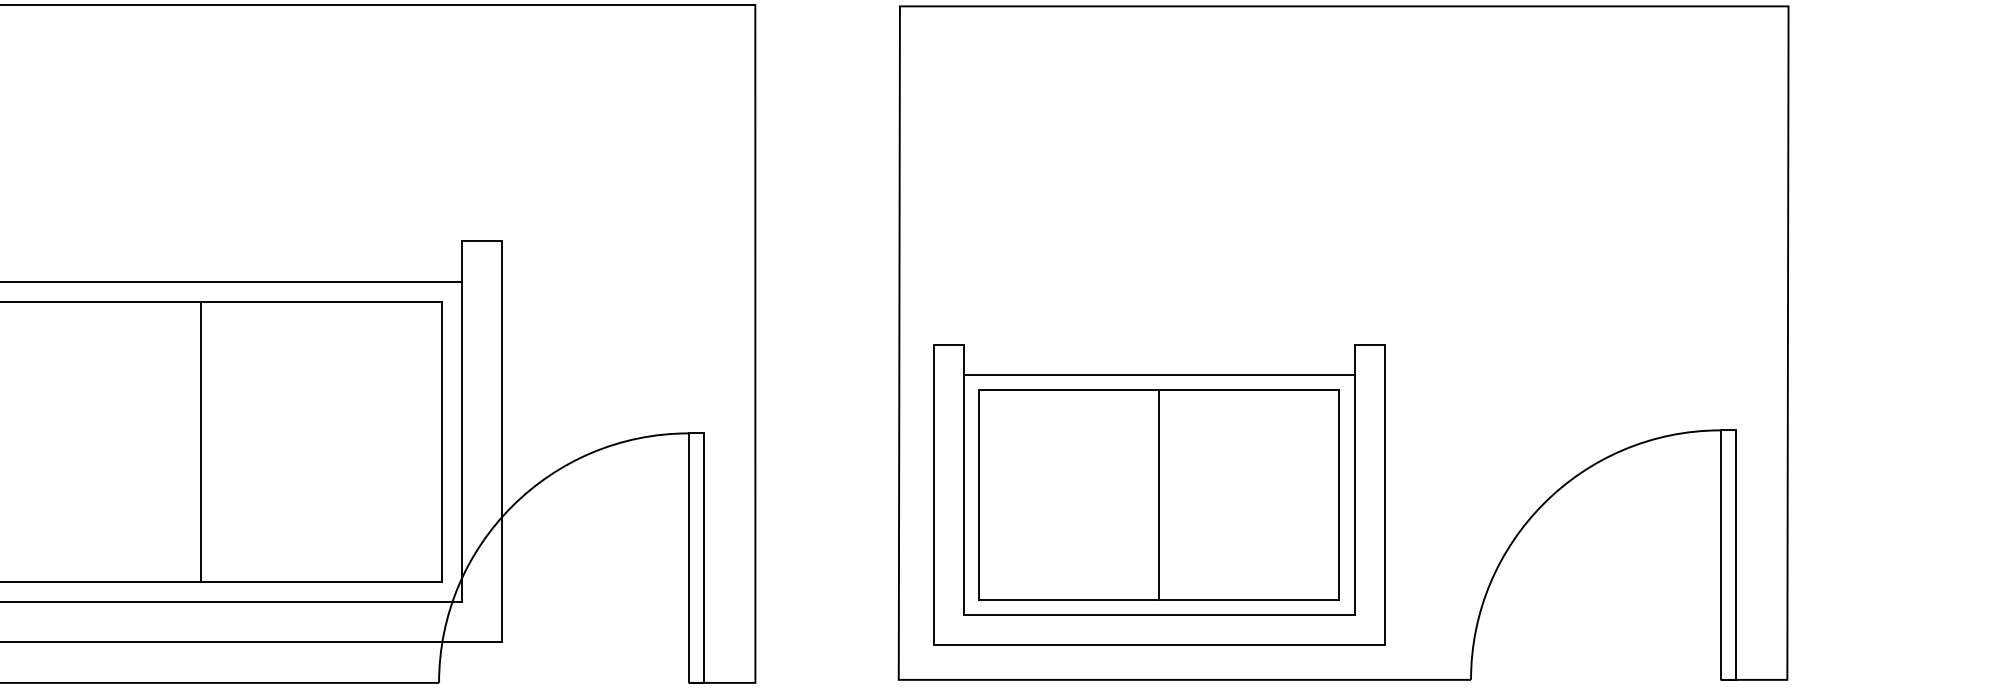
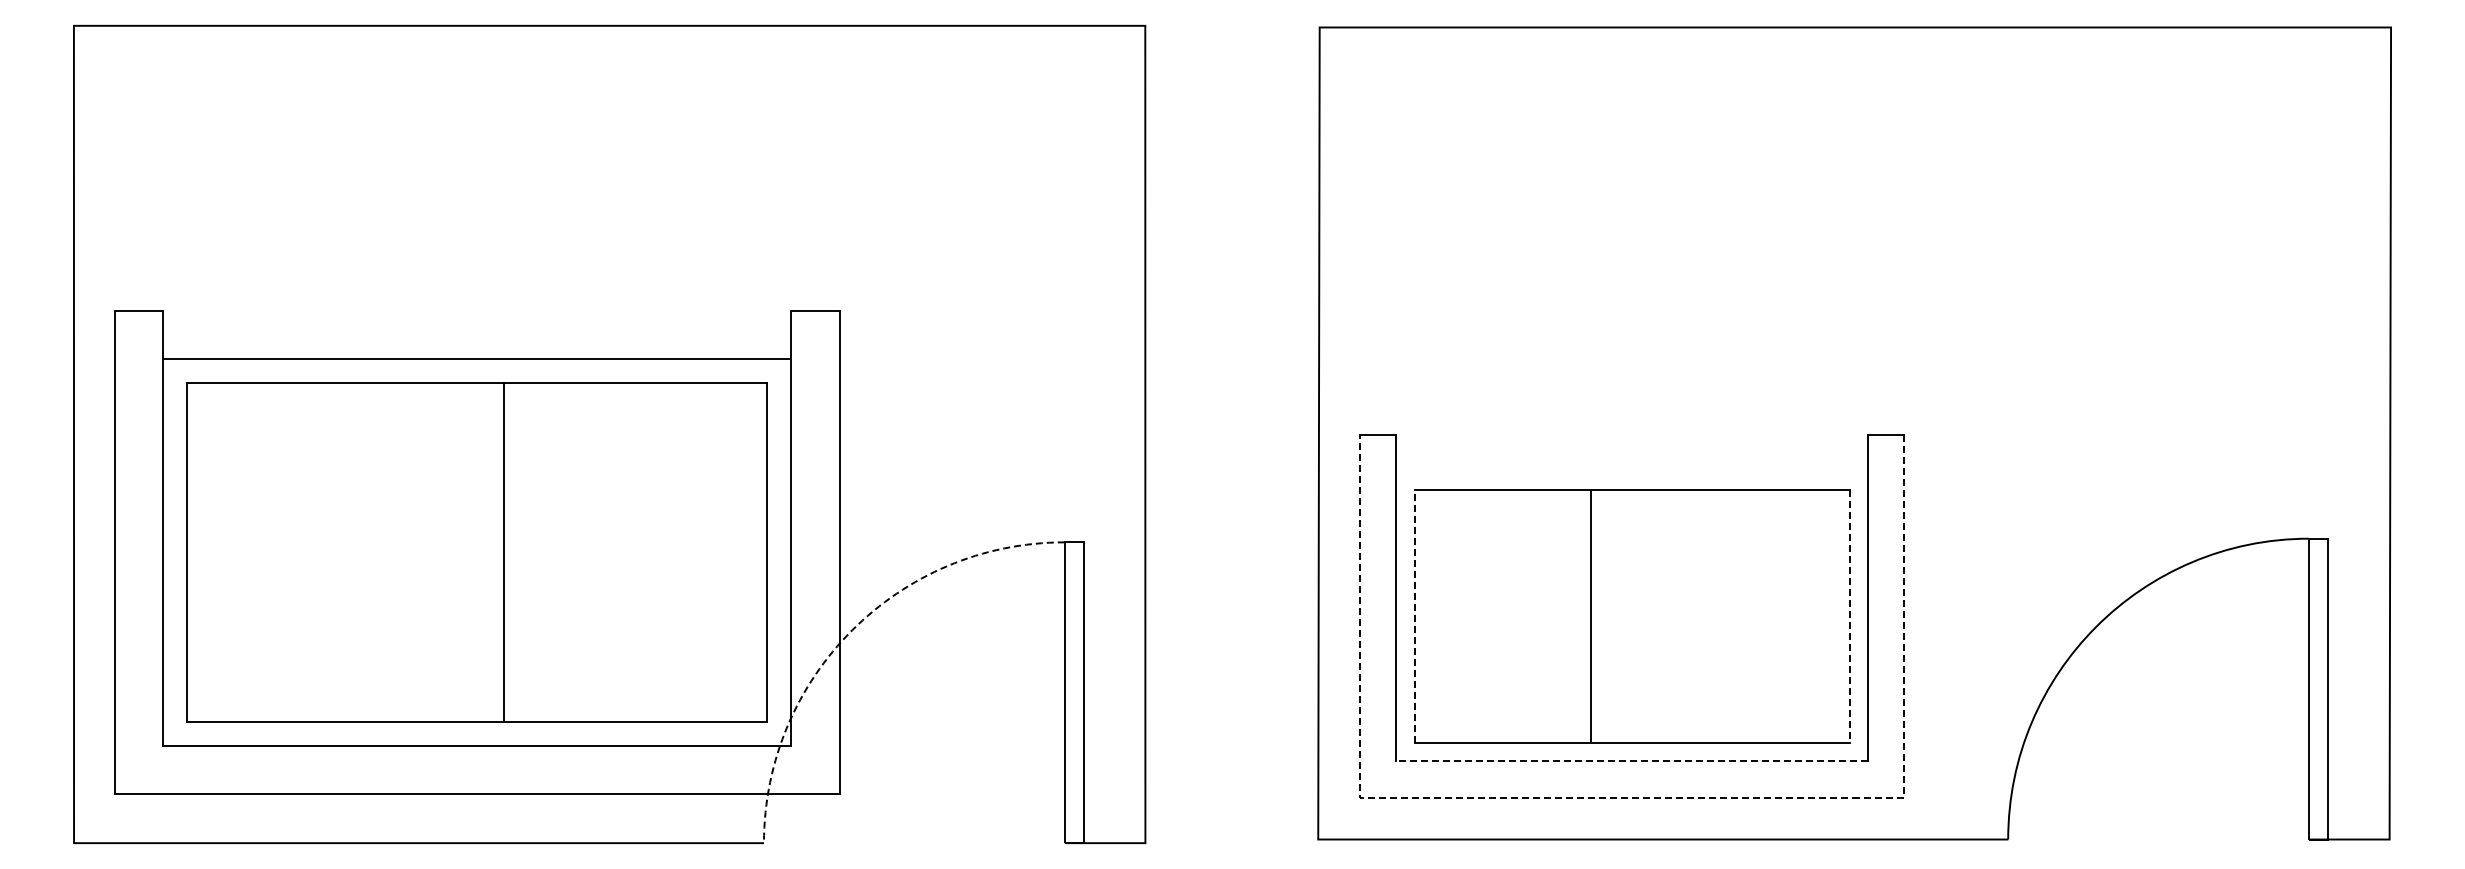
line: (1158, 374) -> (1631, 471), removed
line: (201, 441) -> (504, 552), moved
line: (978, 494) -> (1414, 616), solid -> dashed
line: (1159, 494) -> (1591, 616), moved
line: (1339, 494) -> (1849, 616), solid -> dashed
arc: (512, 506) -> (852, 630), solid -> dashed
line: (1159, 615) -> (1632, 761), solid -> dashed
line: (1159, 645) -> (1632, 797), solid -> dashed

